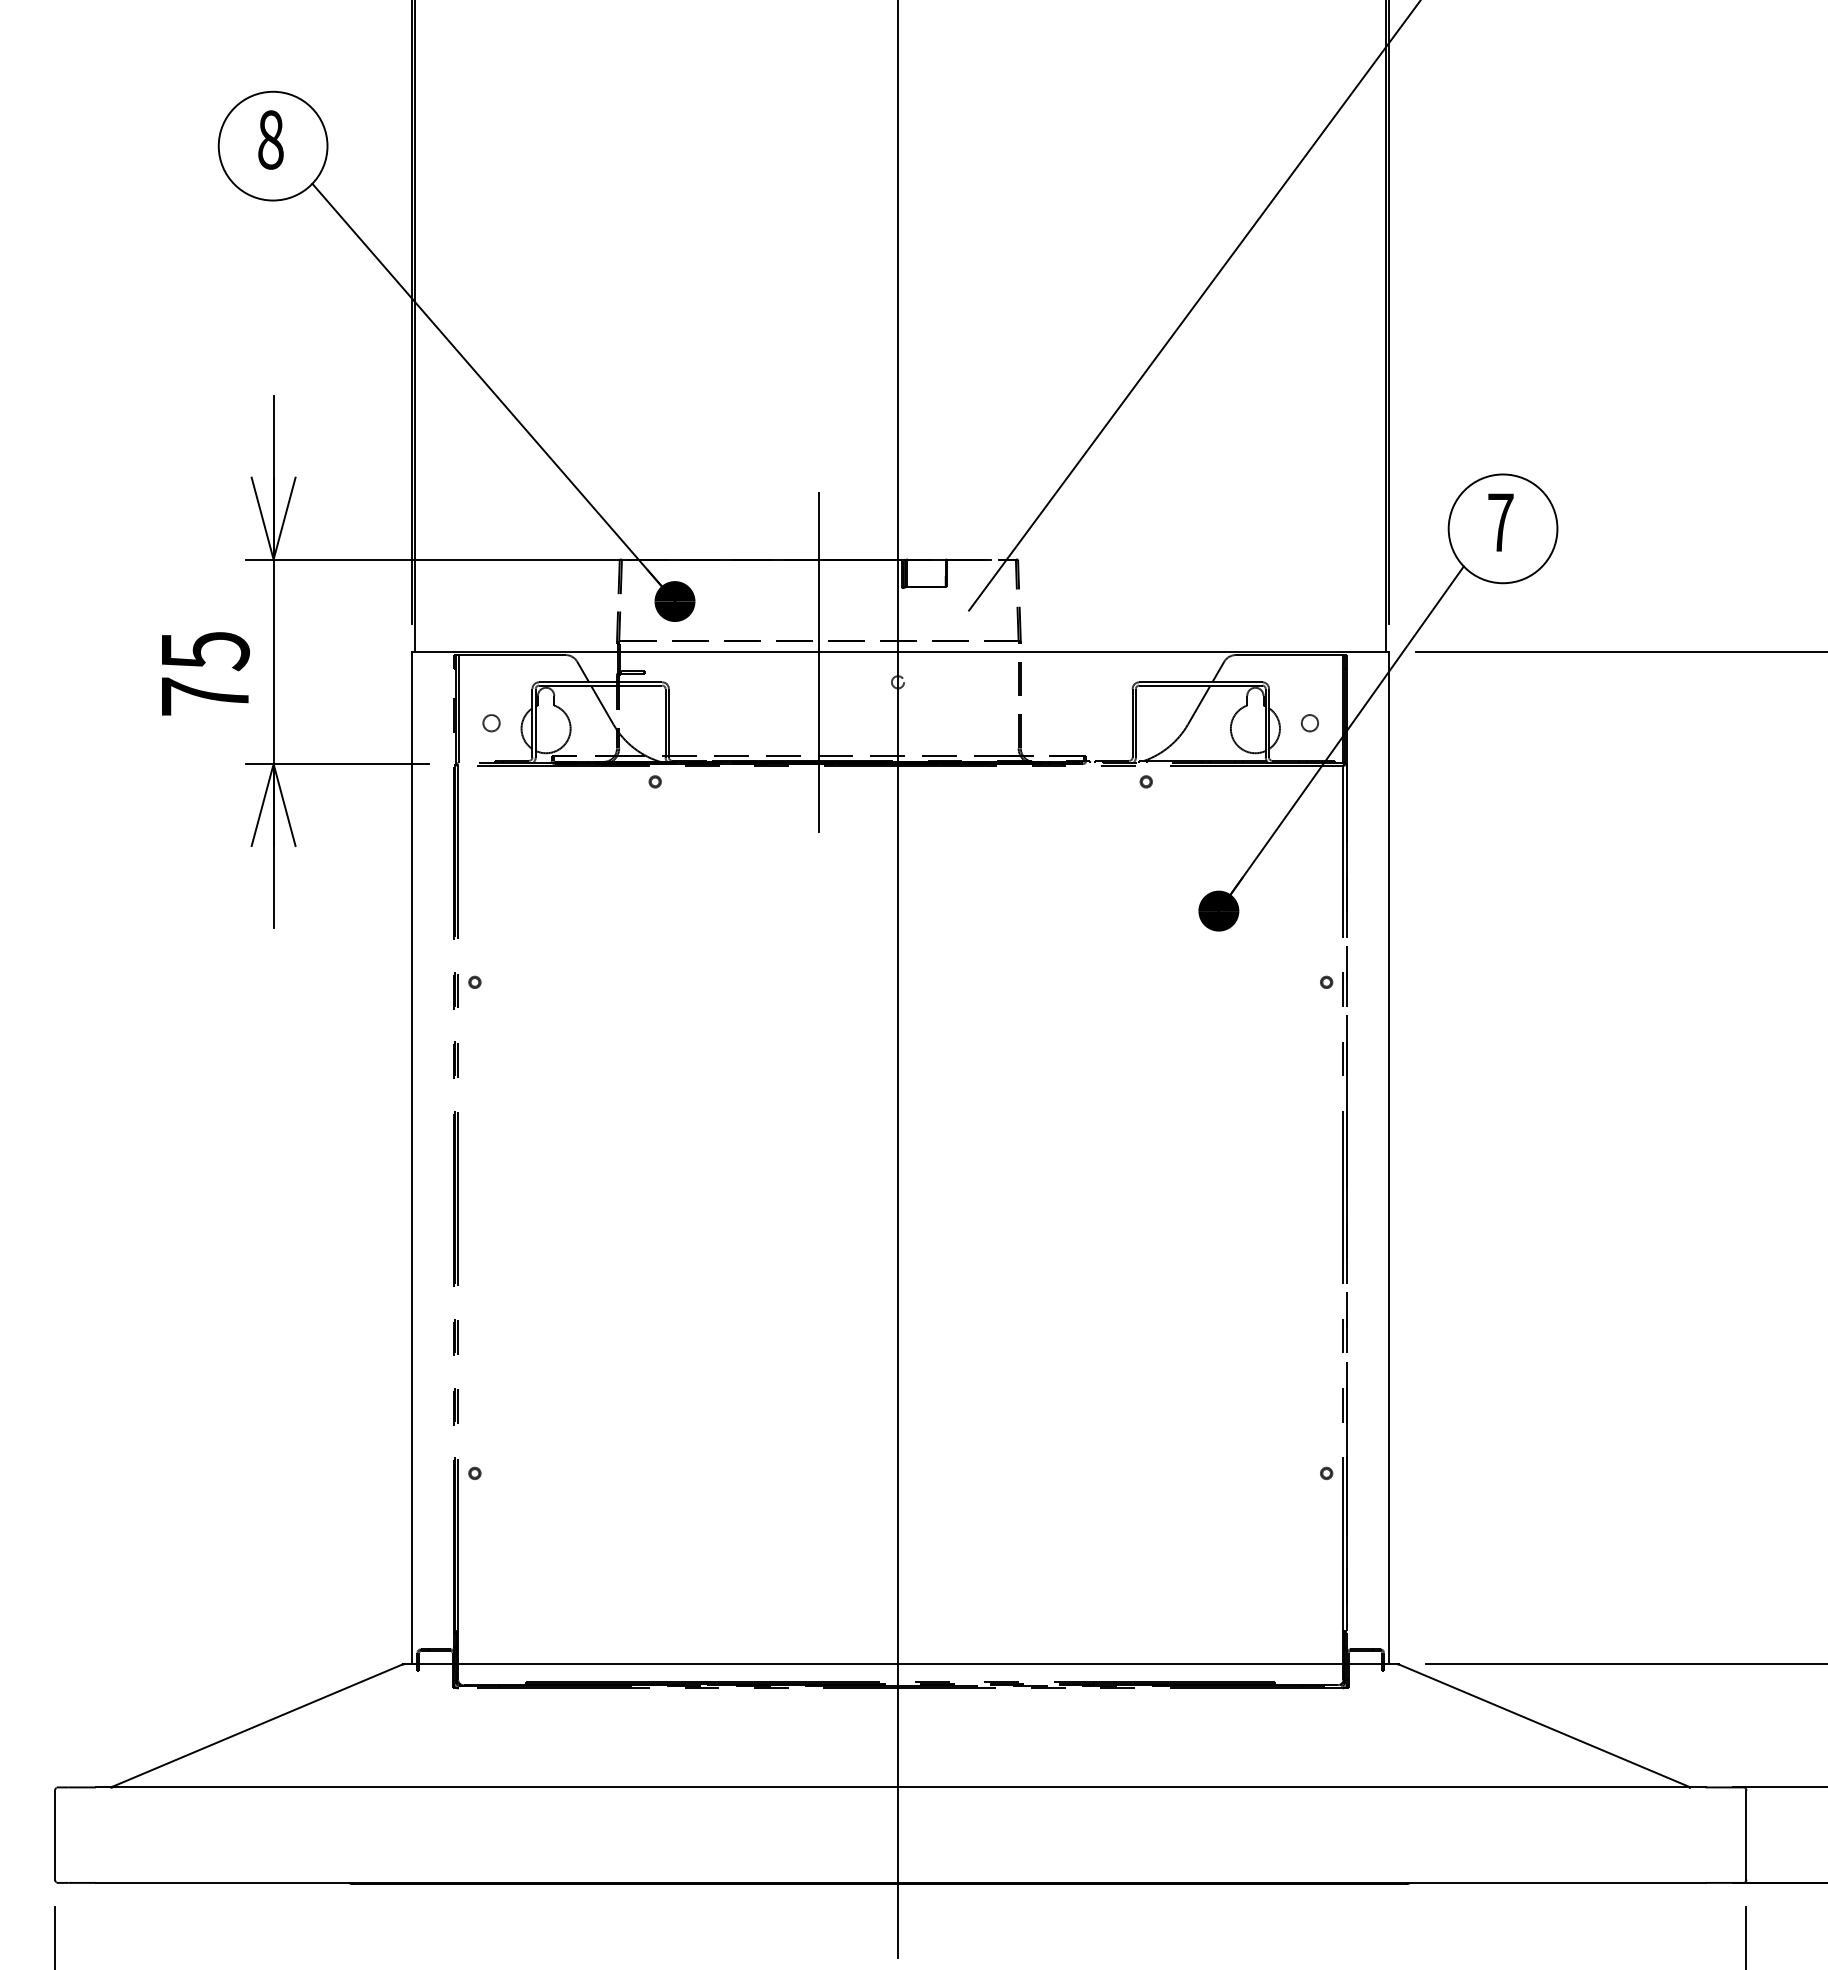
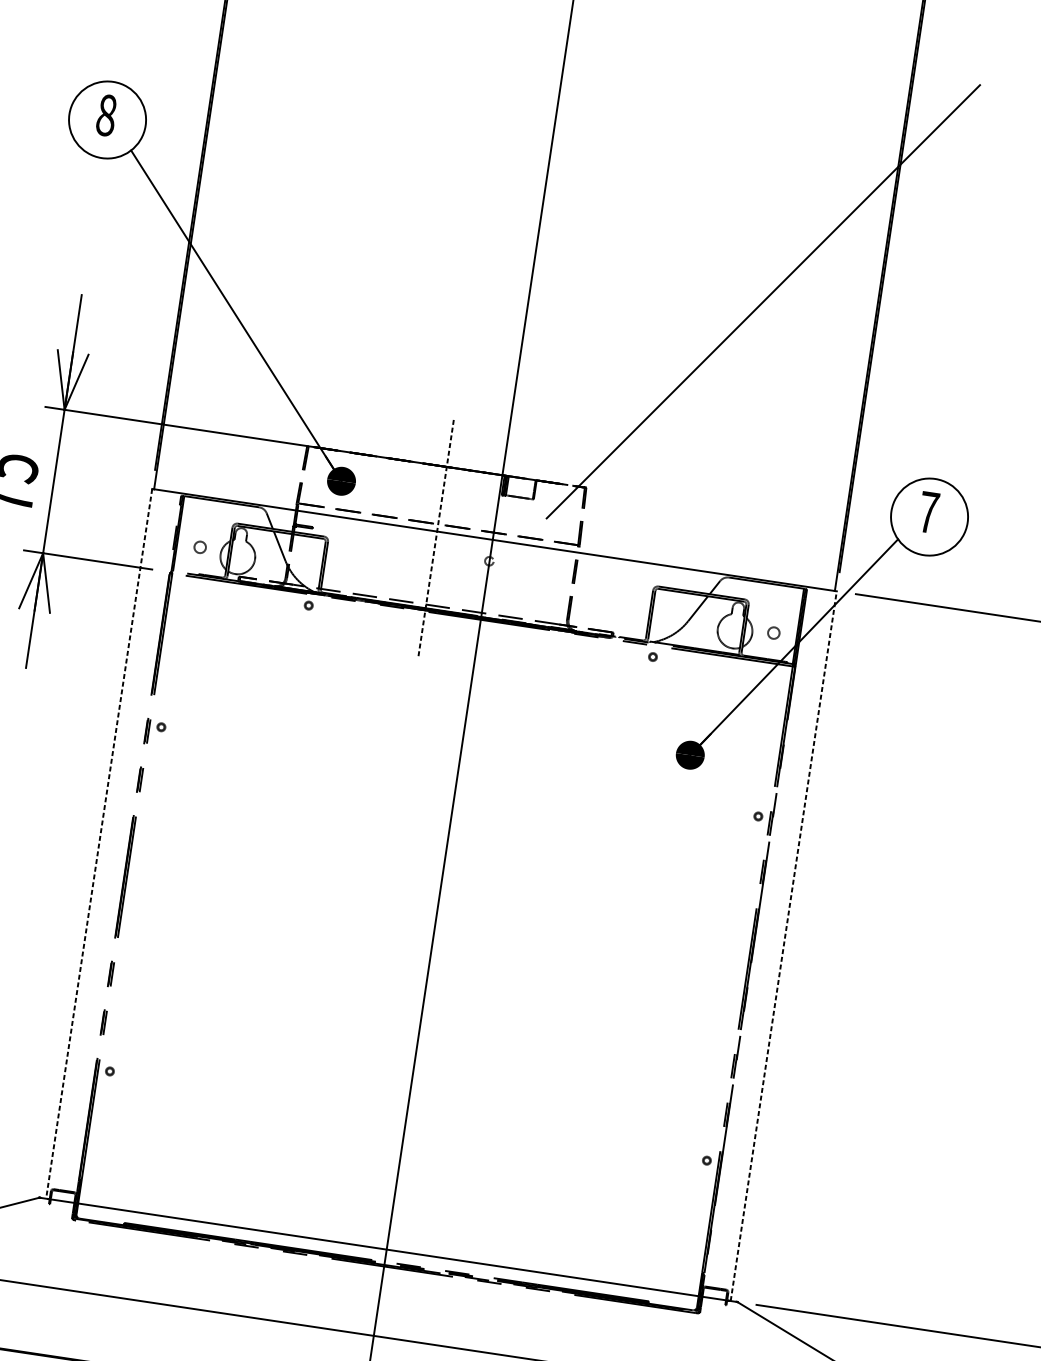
line: (818, 662) -> (435, 539), solid -> dashed
line: (1389, 1157) -> (784, 945), solid -> dashed
line: (412, 1158) -> (99, 844), solid -> dashed

